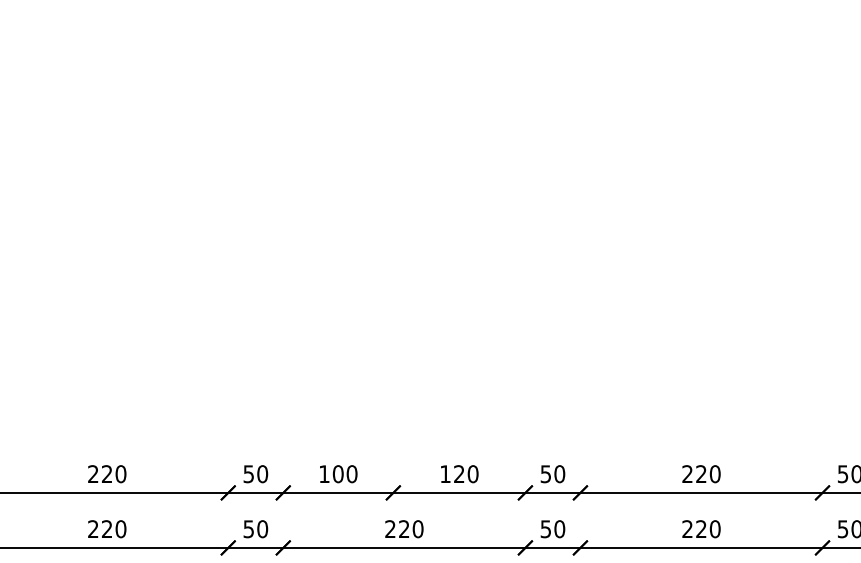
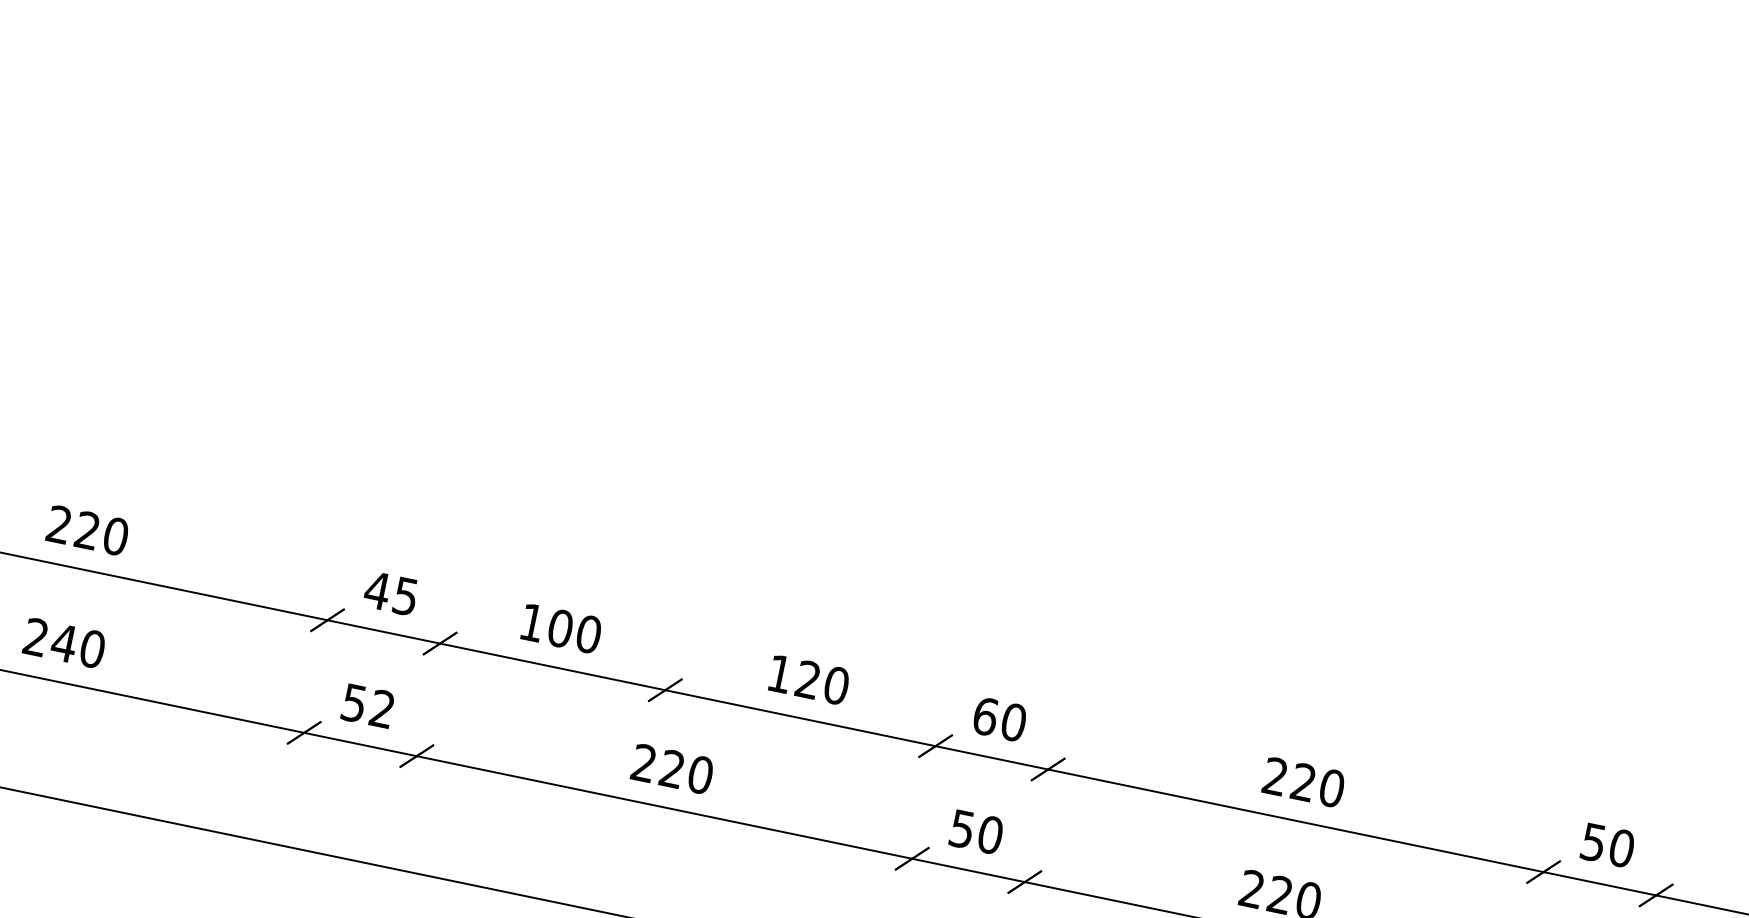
text: (255, 474) -> (391, 594), 50 -> 45
text: (545, 474) -> (984, 717), 50 -> 60
text: (106, 528) -> (63, 641), 220 -> 240
text: (262, 529) -> (382, 709), 50 -> 52

